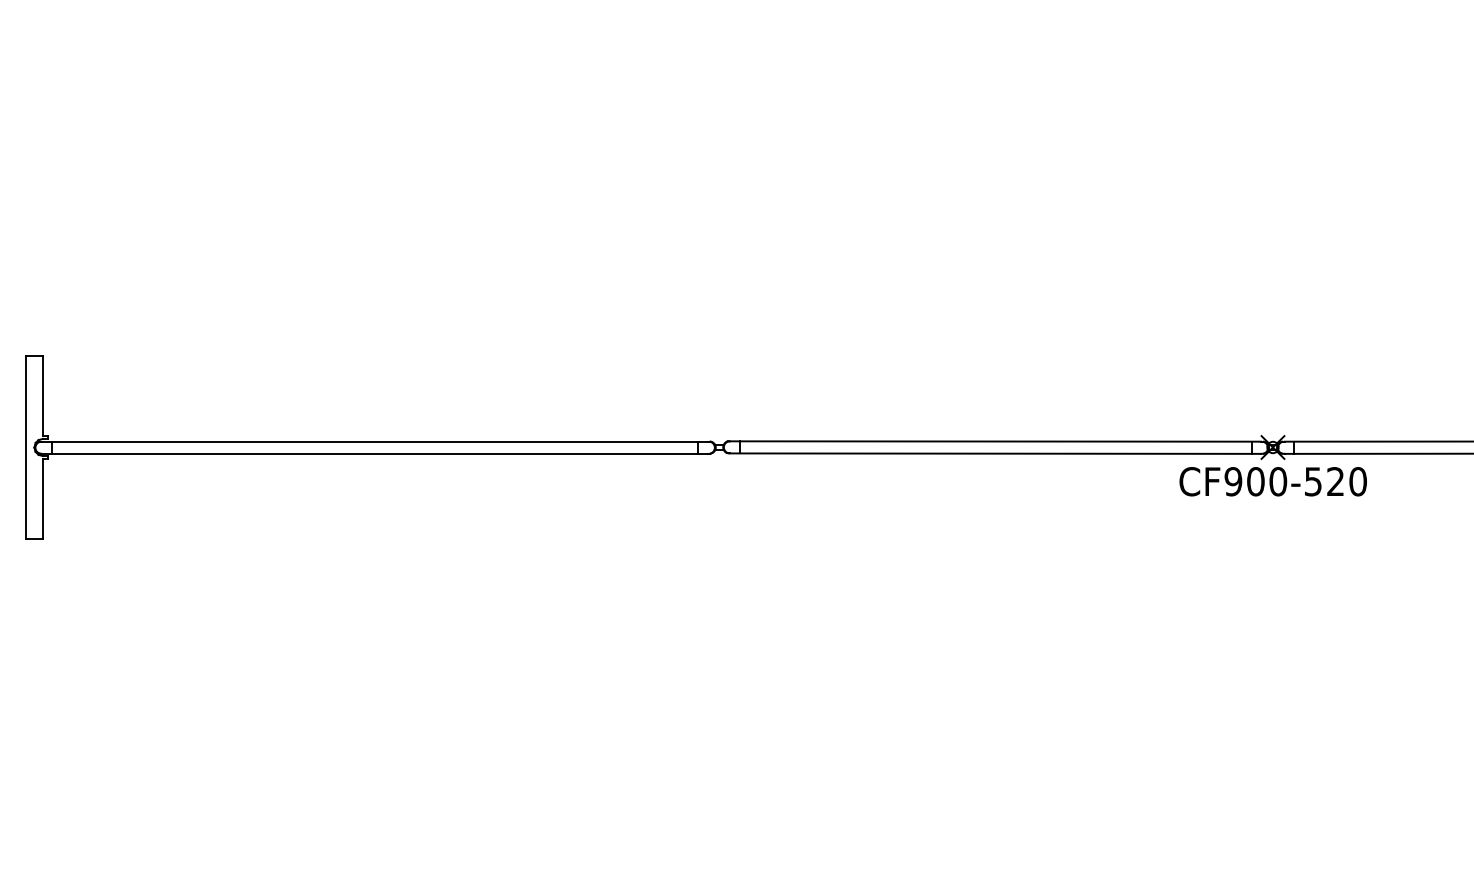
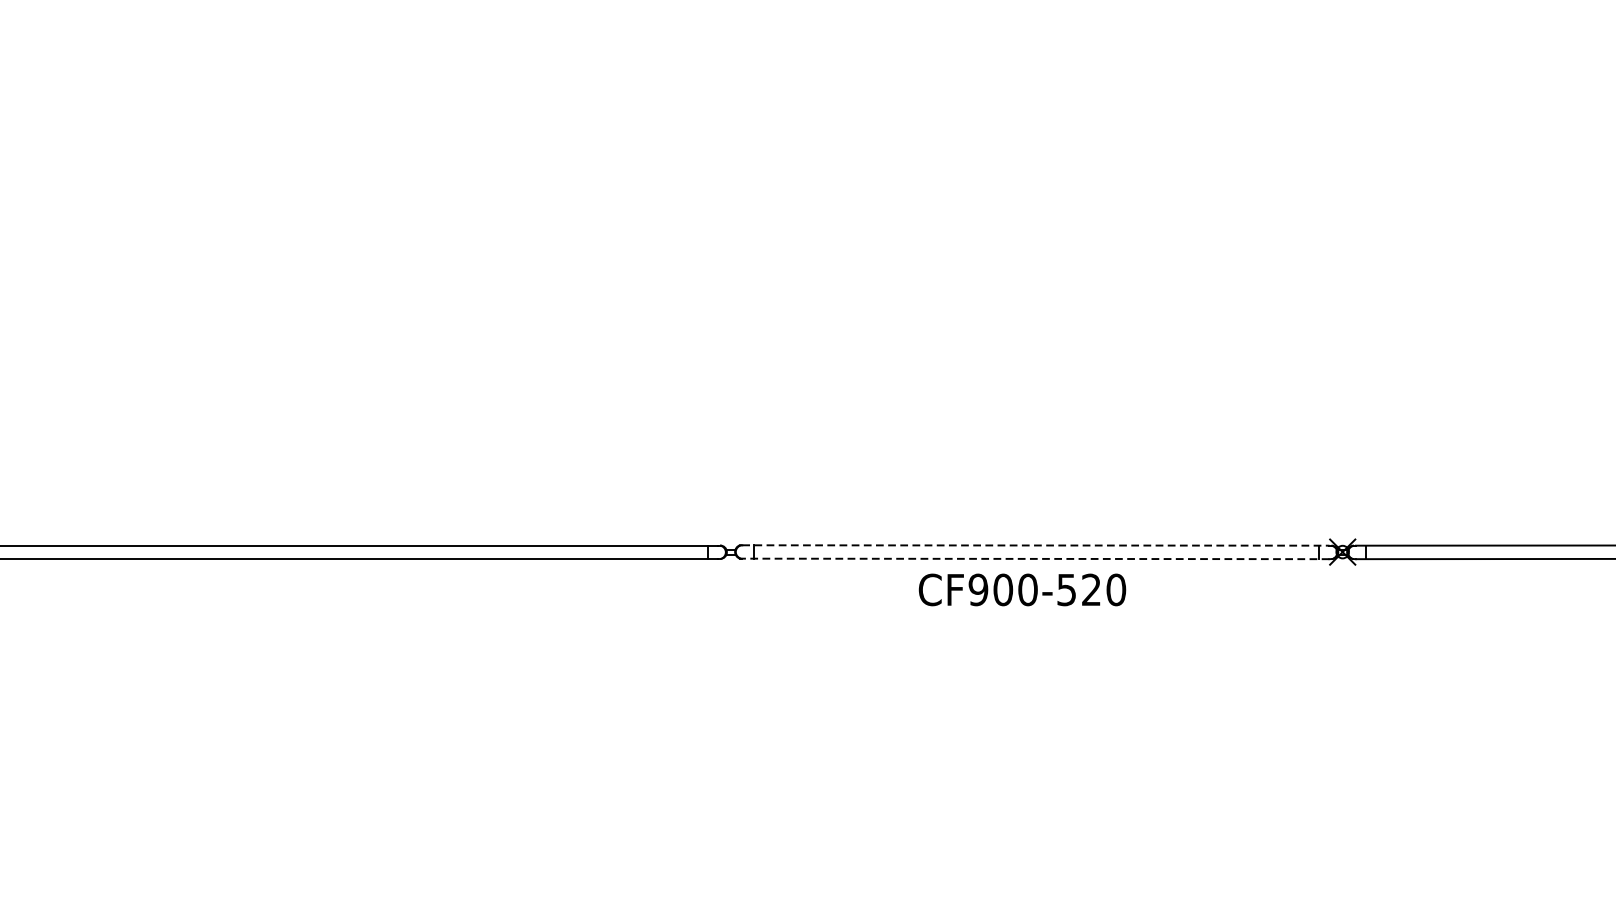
line: (995, 441) -> (1036, 545), solid -> dashed
line: (995, 453) -> (1036, 558), solid -> dashed
text: (1272, 481) -> (1021, 589), moved

